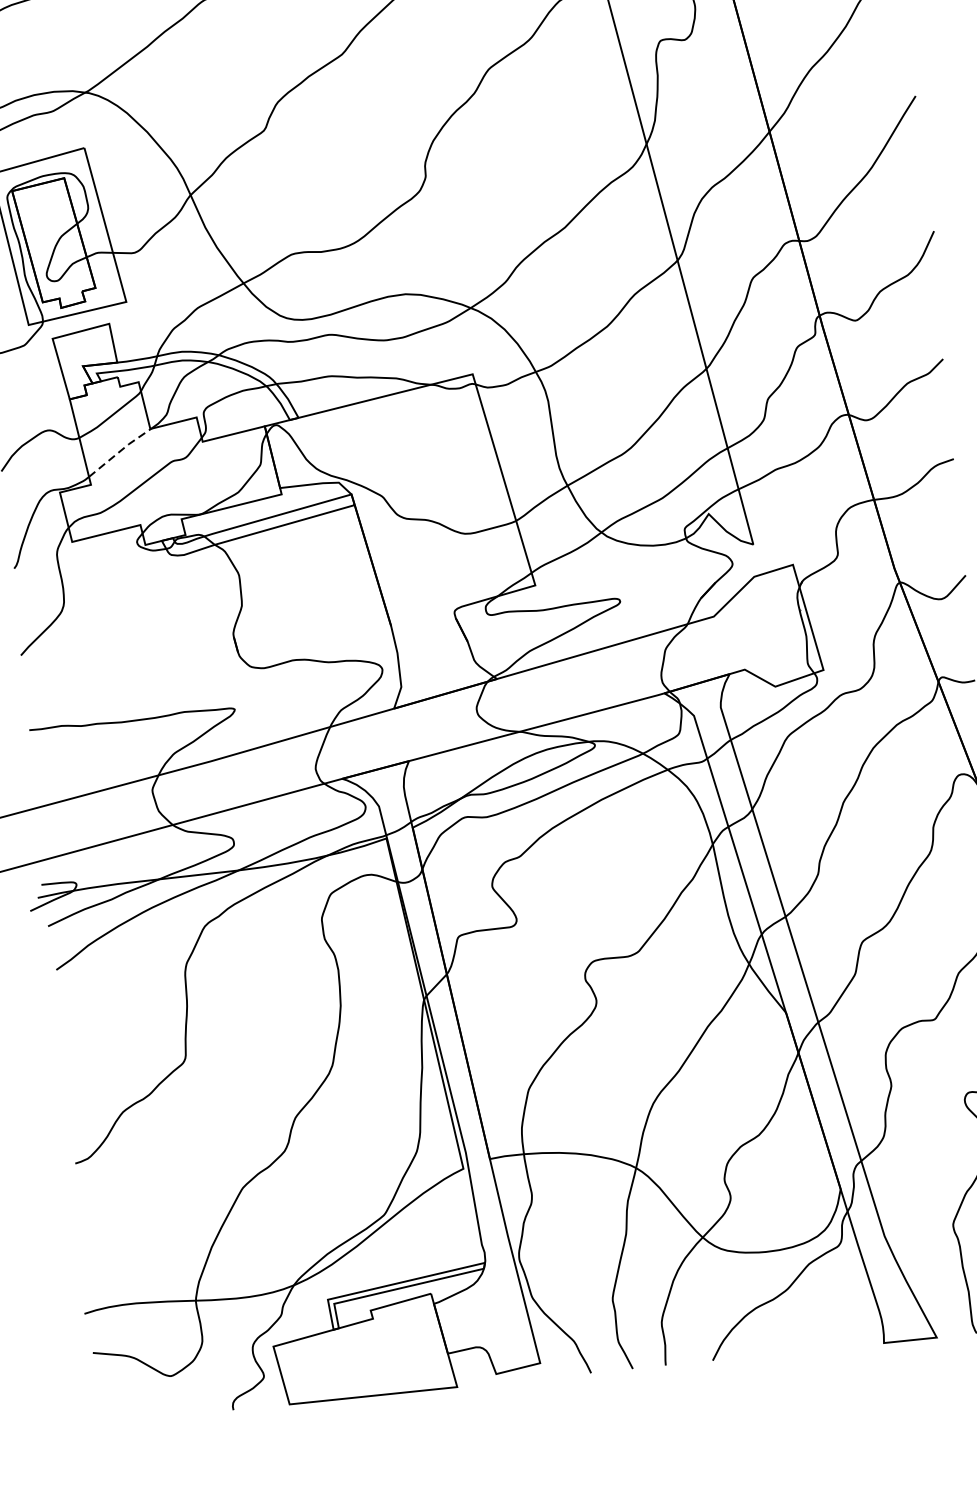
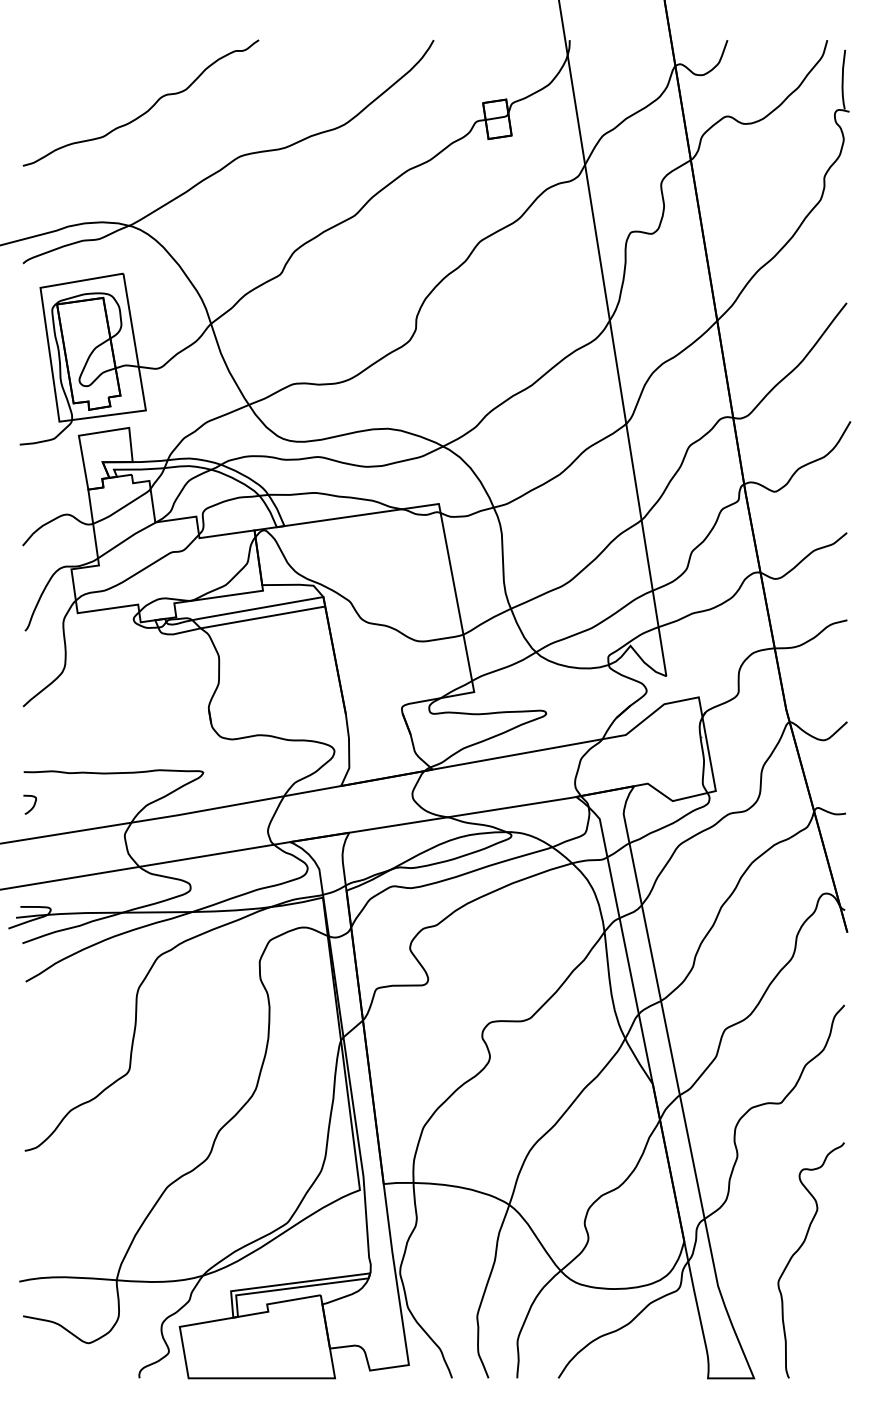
line: (120, 451) -> (127, 539), dashed -> solid
curve: (43, 768) -> (32, 806), added

